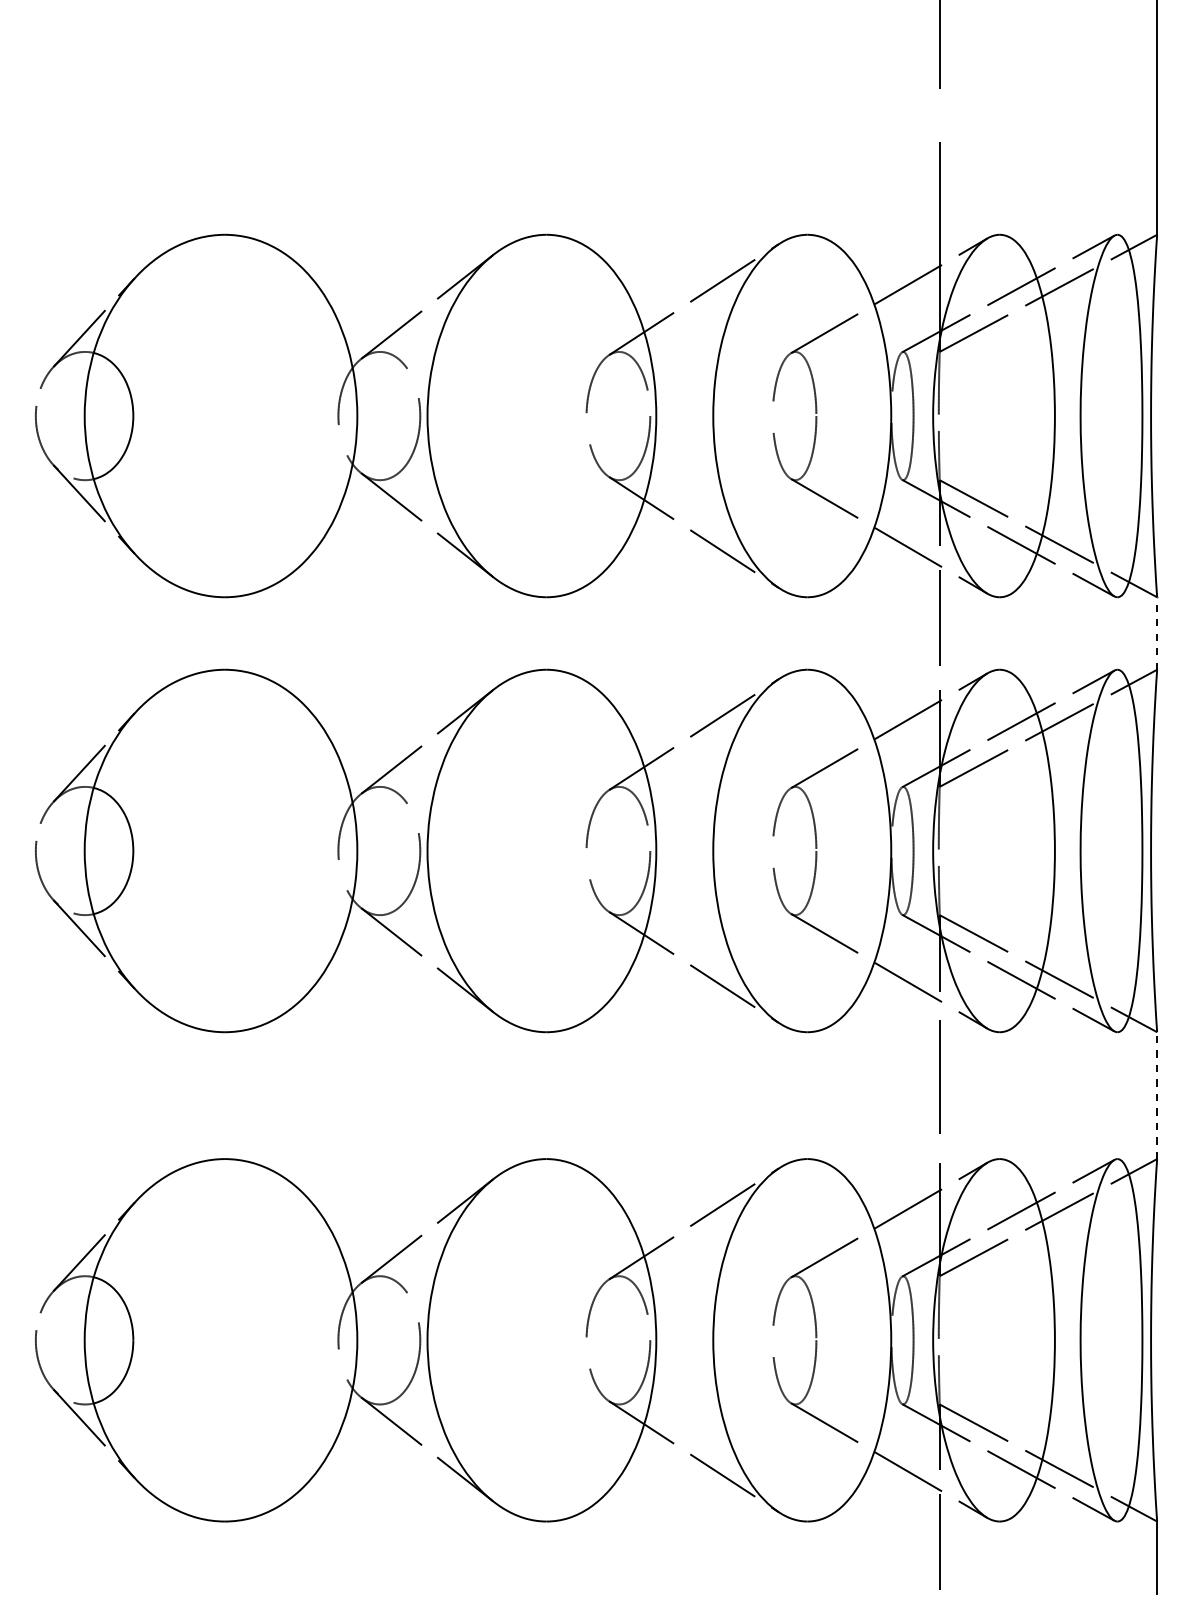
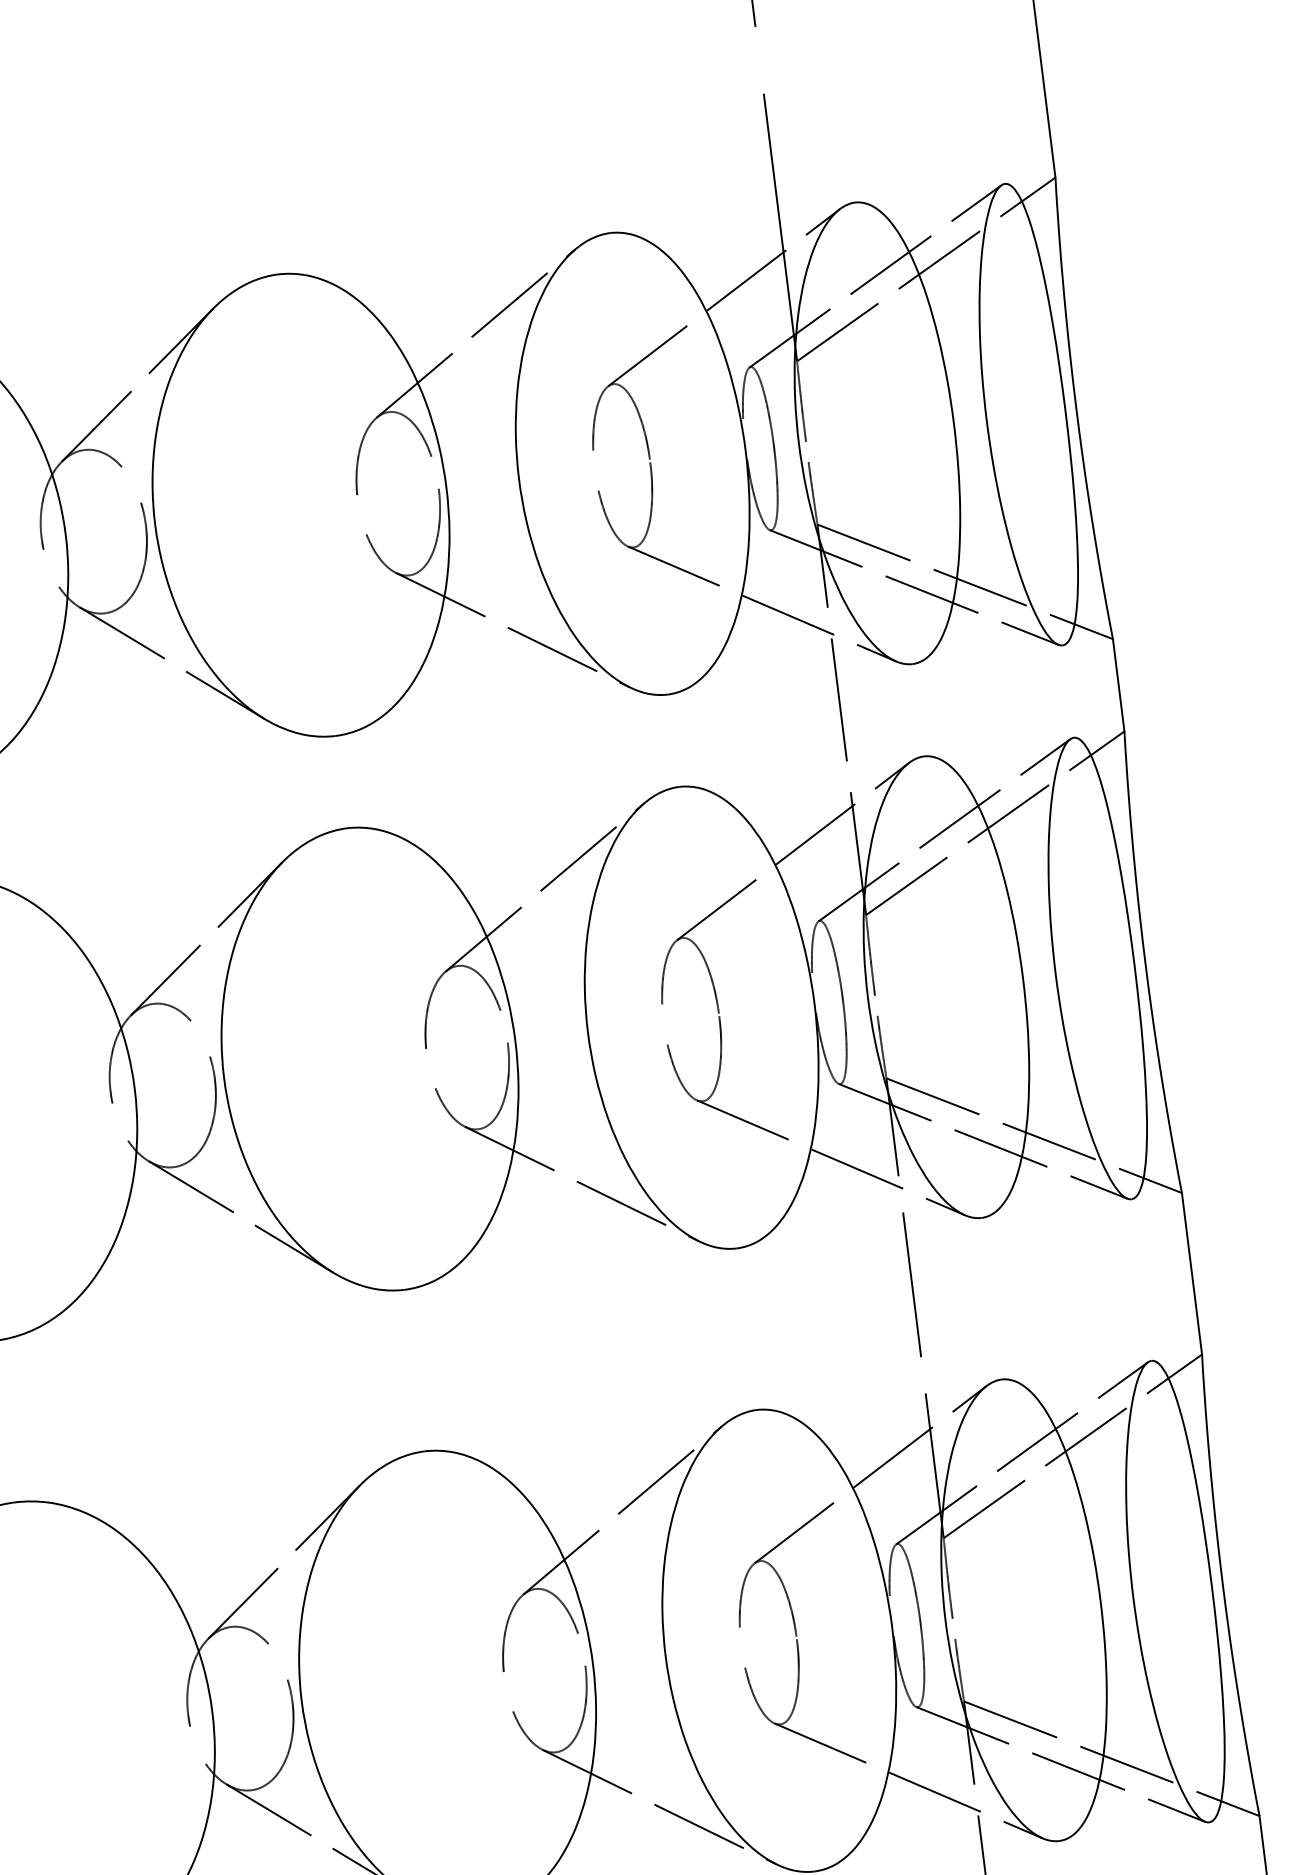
line: (1157, 633) -> (1119, 685), dashed -> solid
line: (1157, 1095) -> (1192, 1273), dashed -> solid

